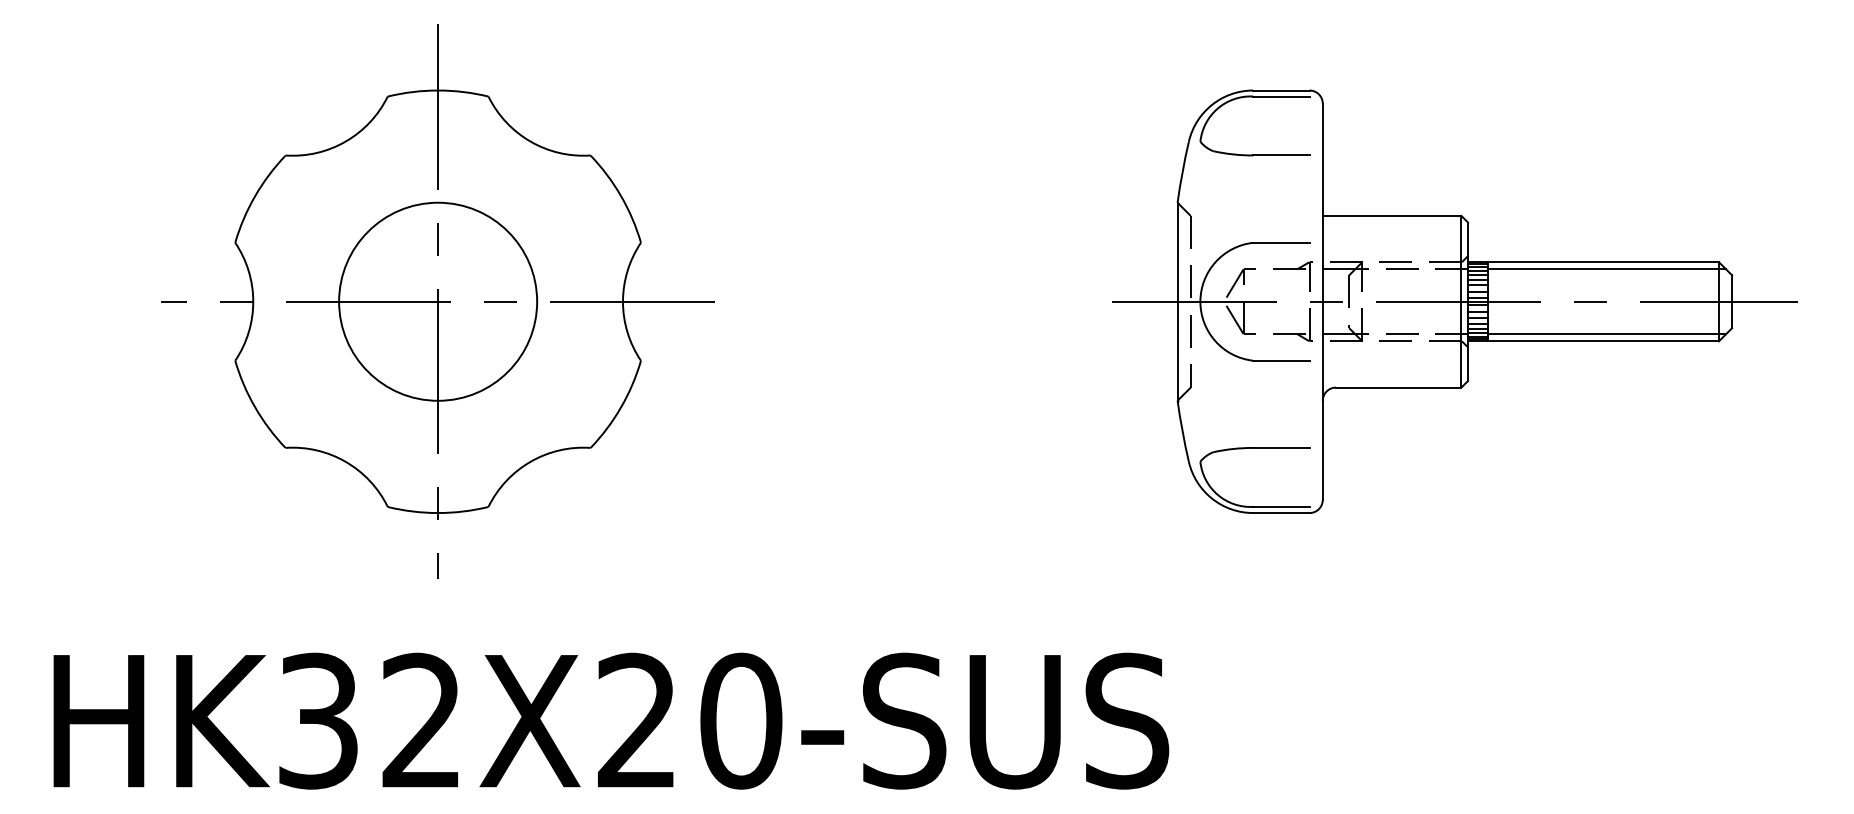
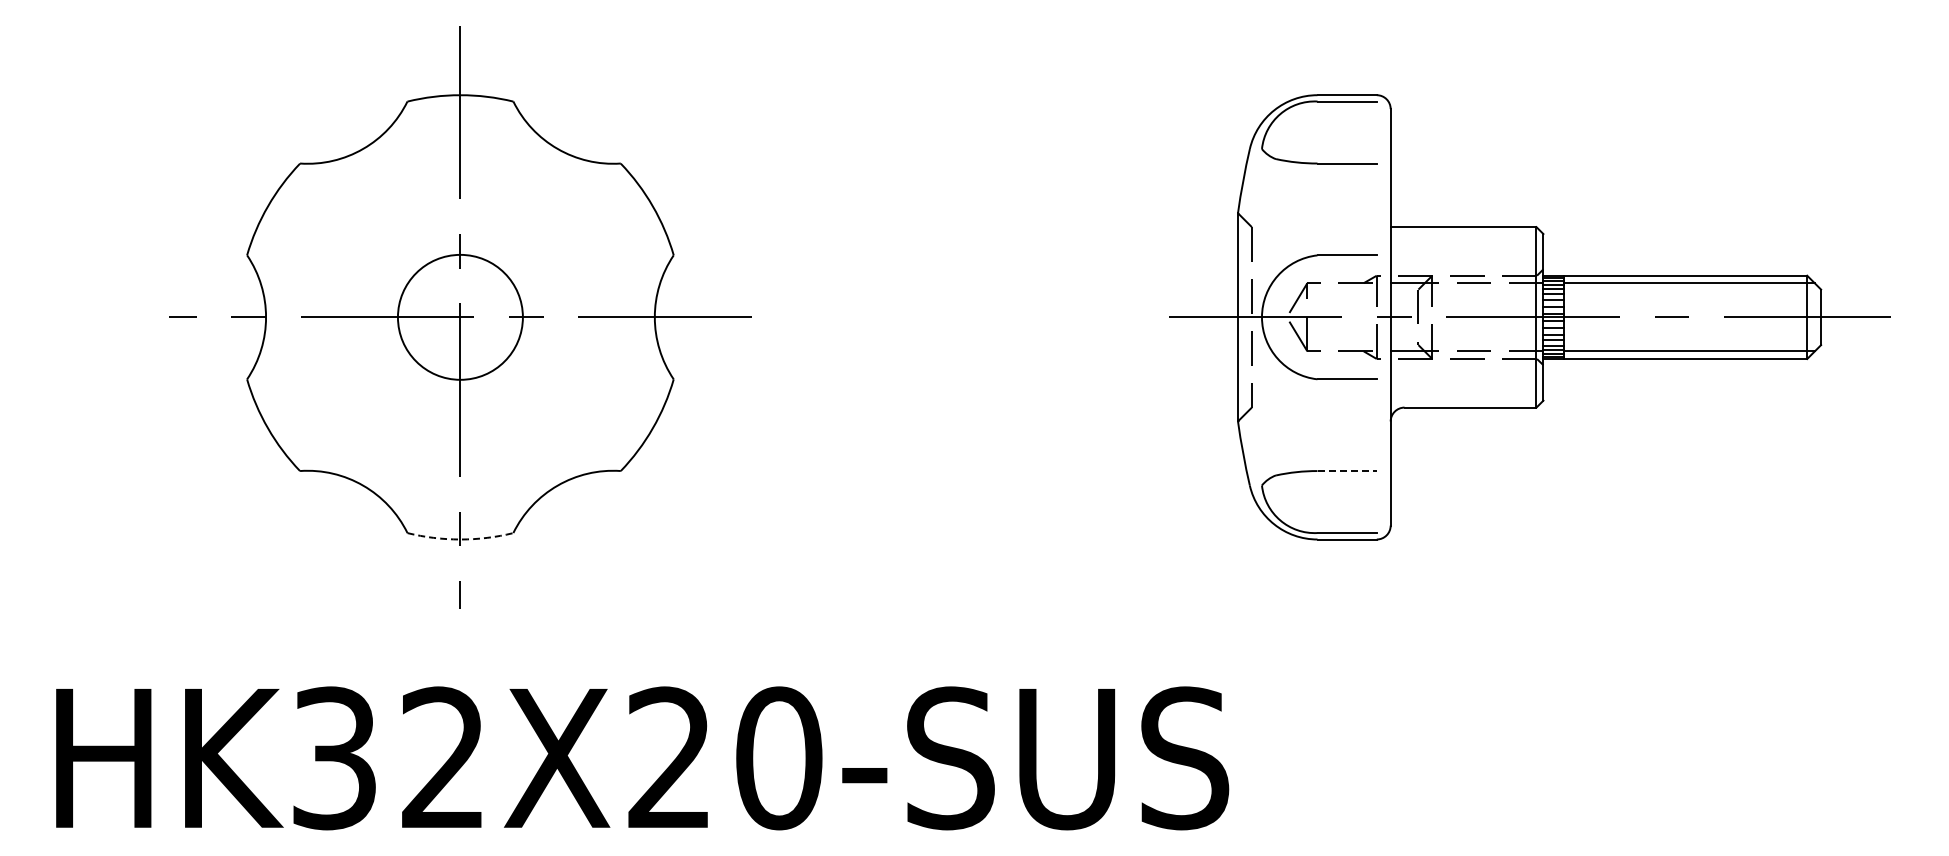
circle: (438, 301) -> (460, 317), size x0.6
line: (1281, 448) -> (1347, 471), solid -> dashed
arc: (438, 513) -> (460, 539), solid -> dashed

